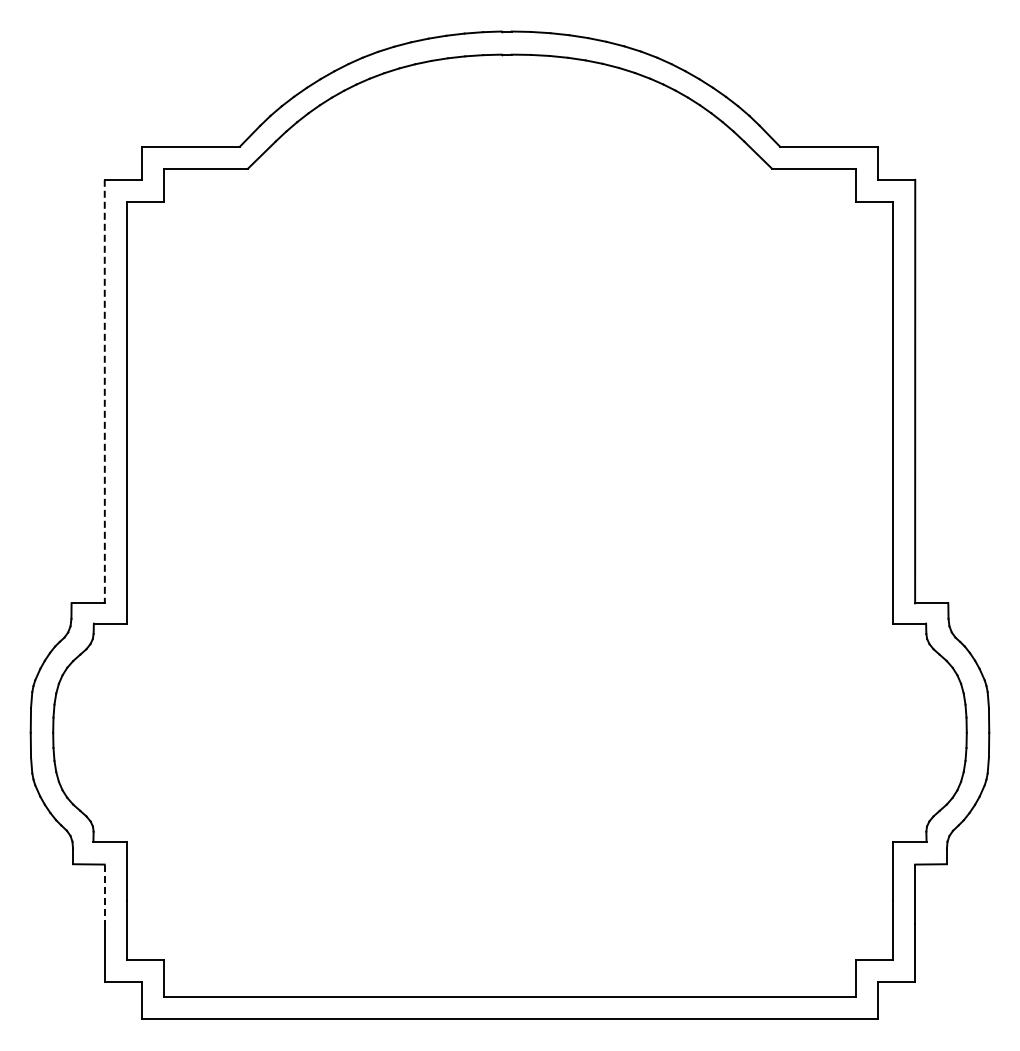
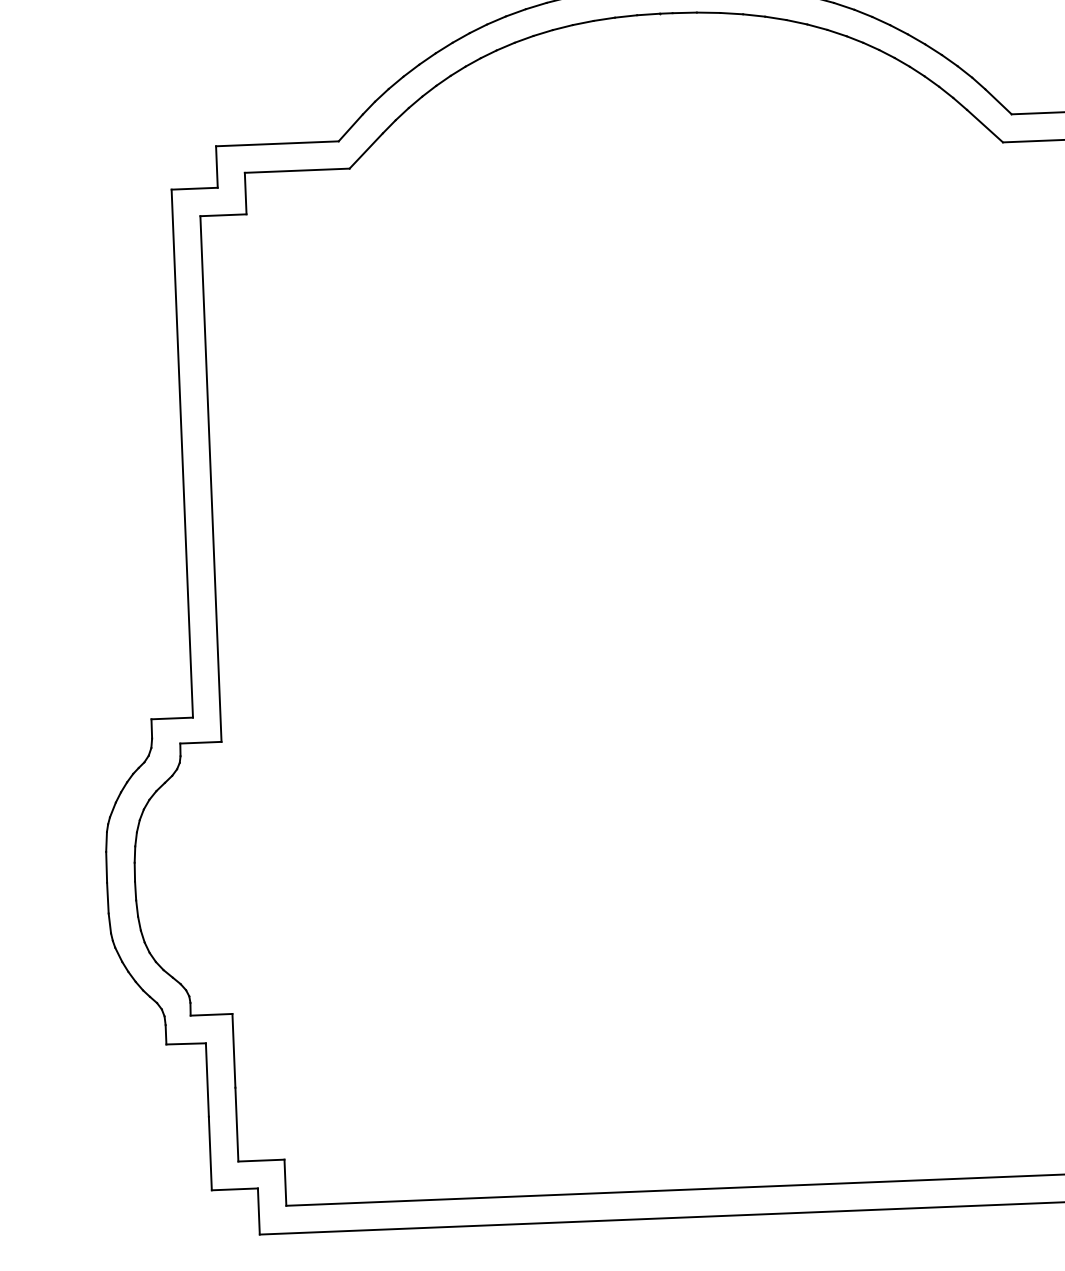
line: (104, 391) -> (181, 453), dashed -> solid
line: (104, 894) -> (207, 1080), dashed -> solid

